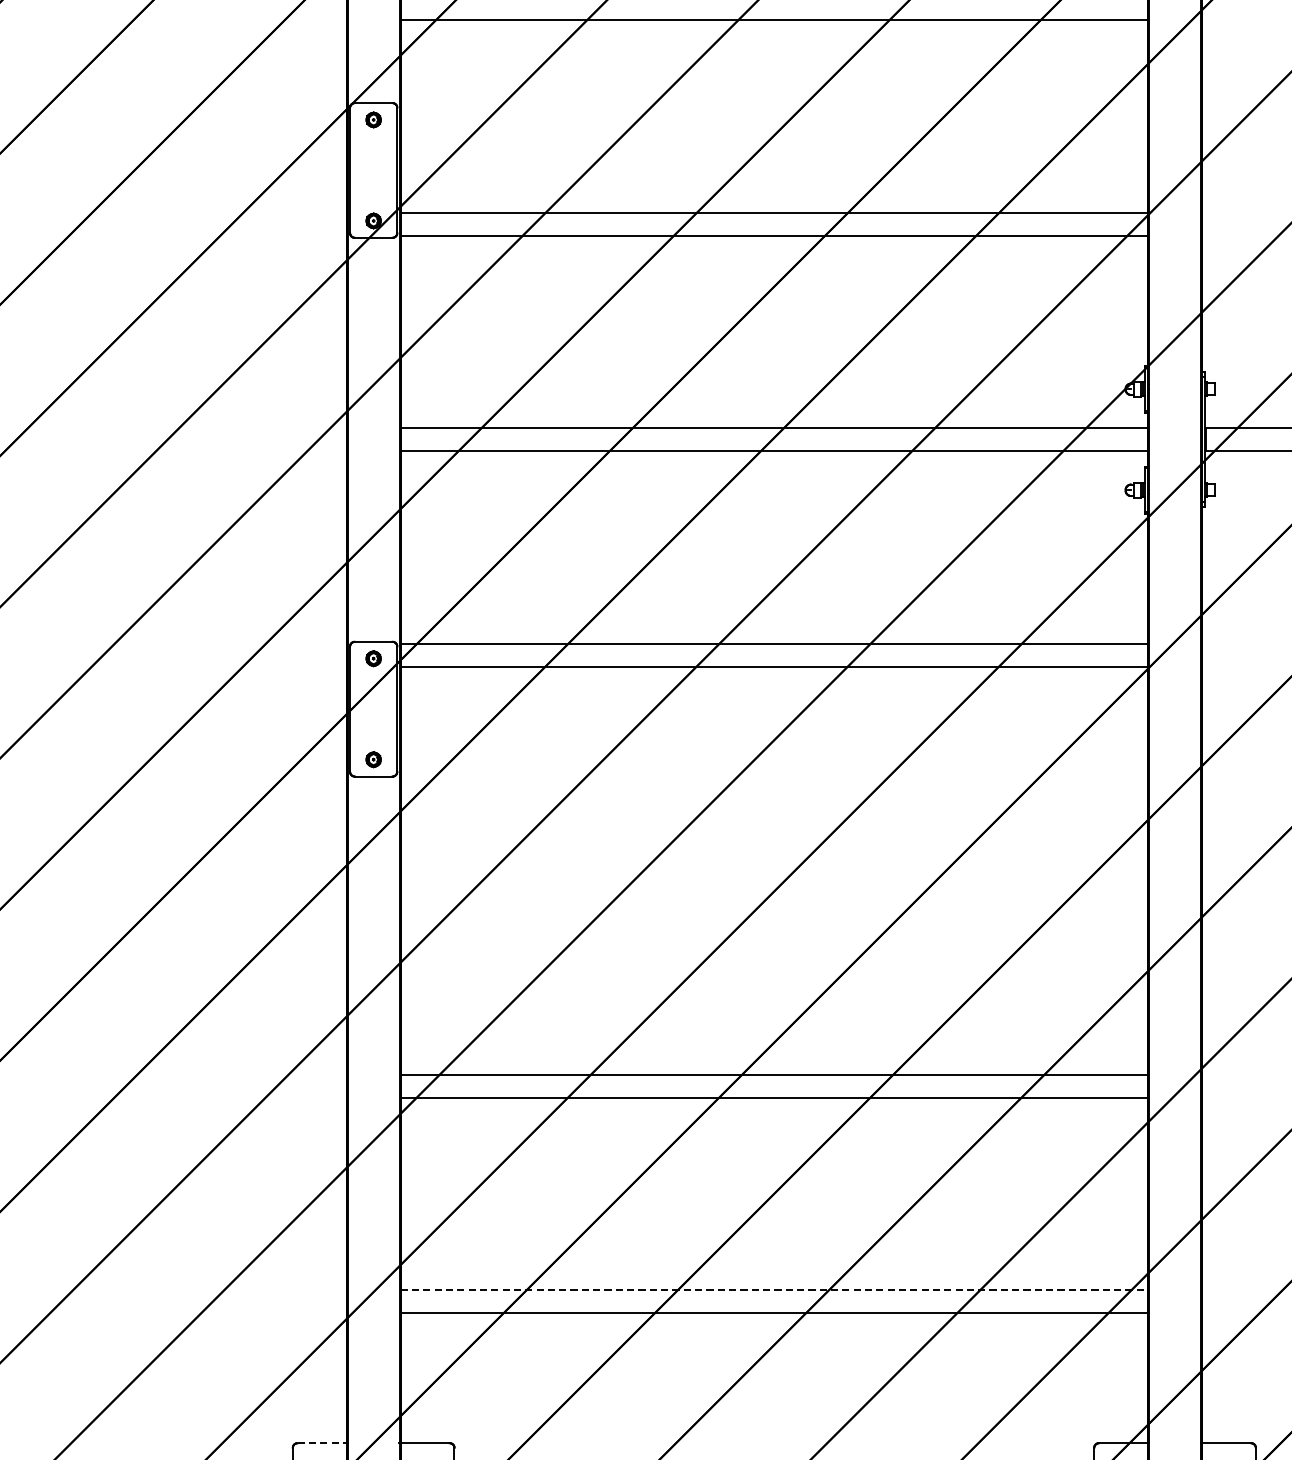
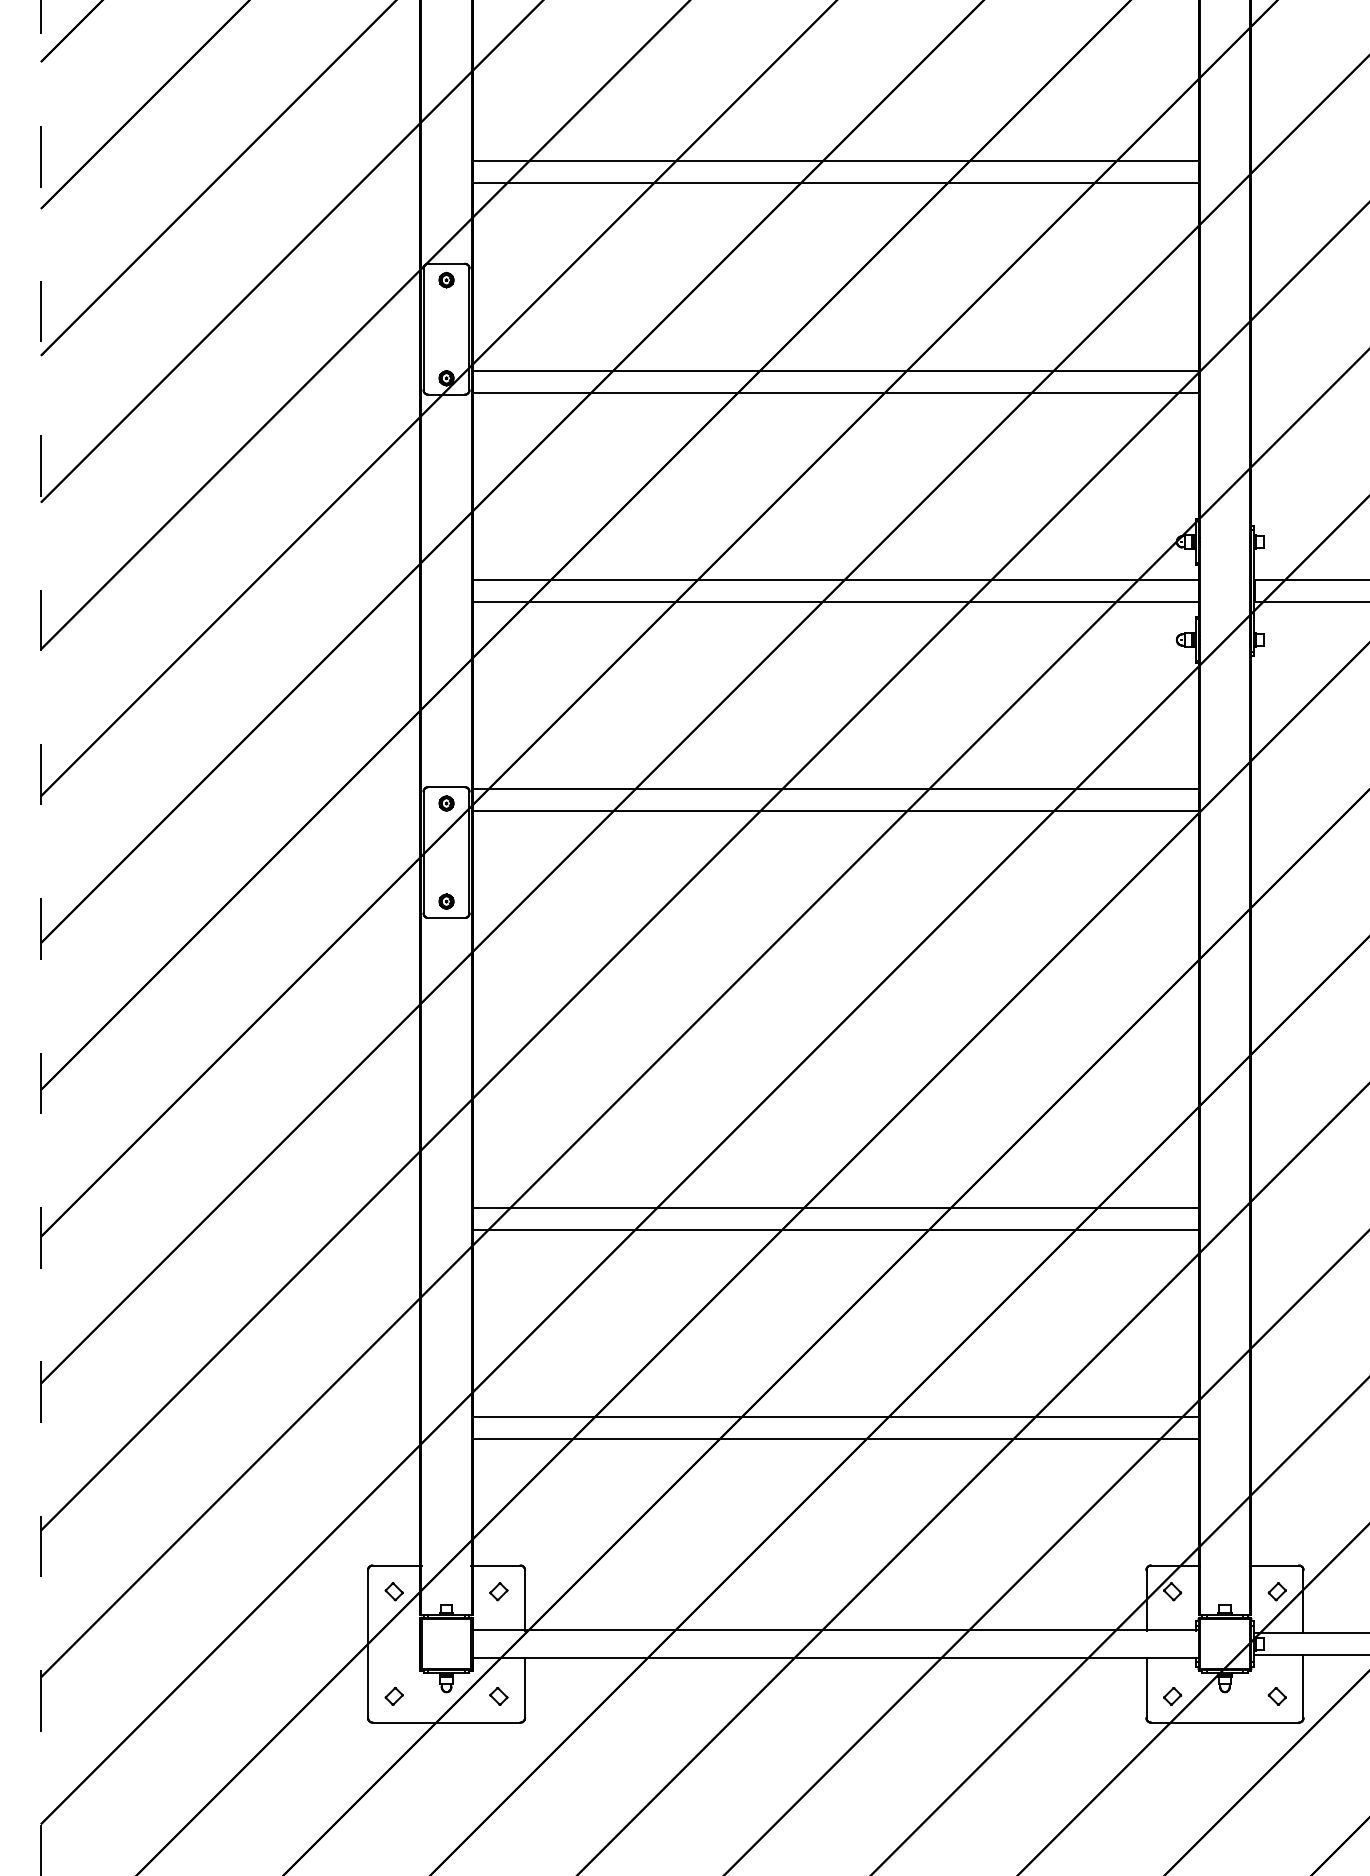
line: (775, 1290) -> (836, 1417), dashed -> solid
line: (322, 1443) -> (396, 1565), dashed -> solid

